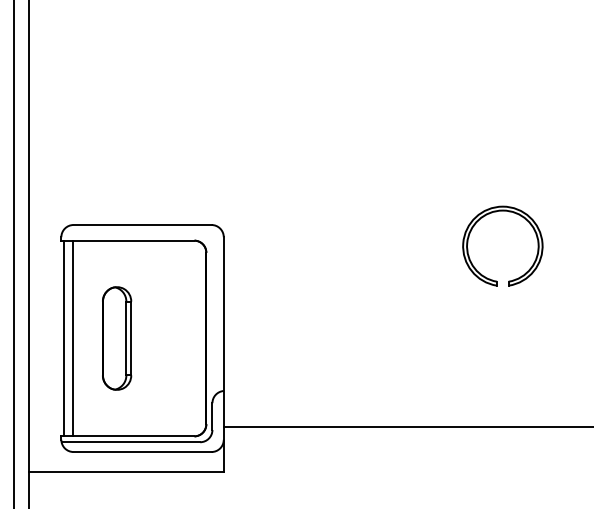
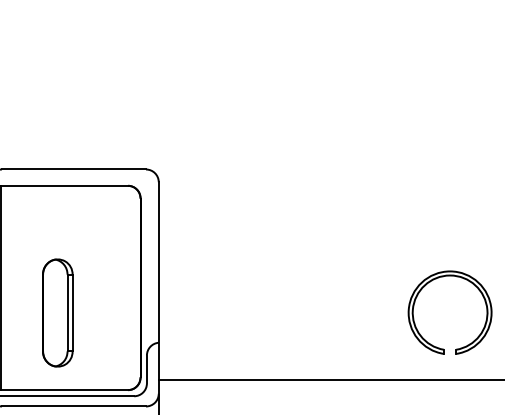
part: (492, 213) -> (439, 278), moved
part: (117, 338) -> (58, 313), moved

